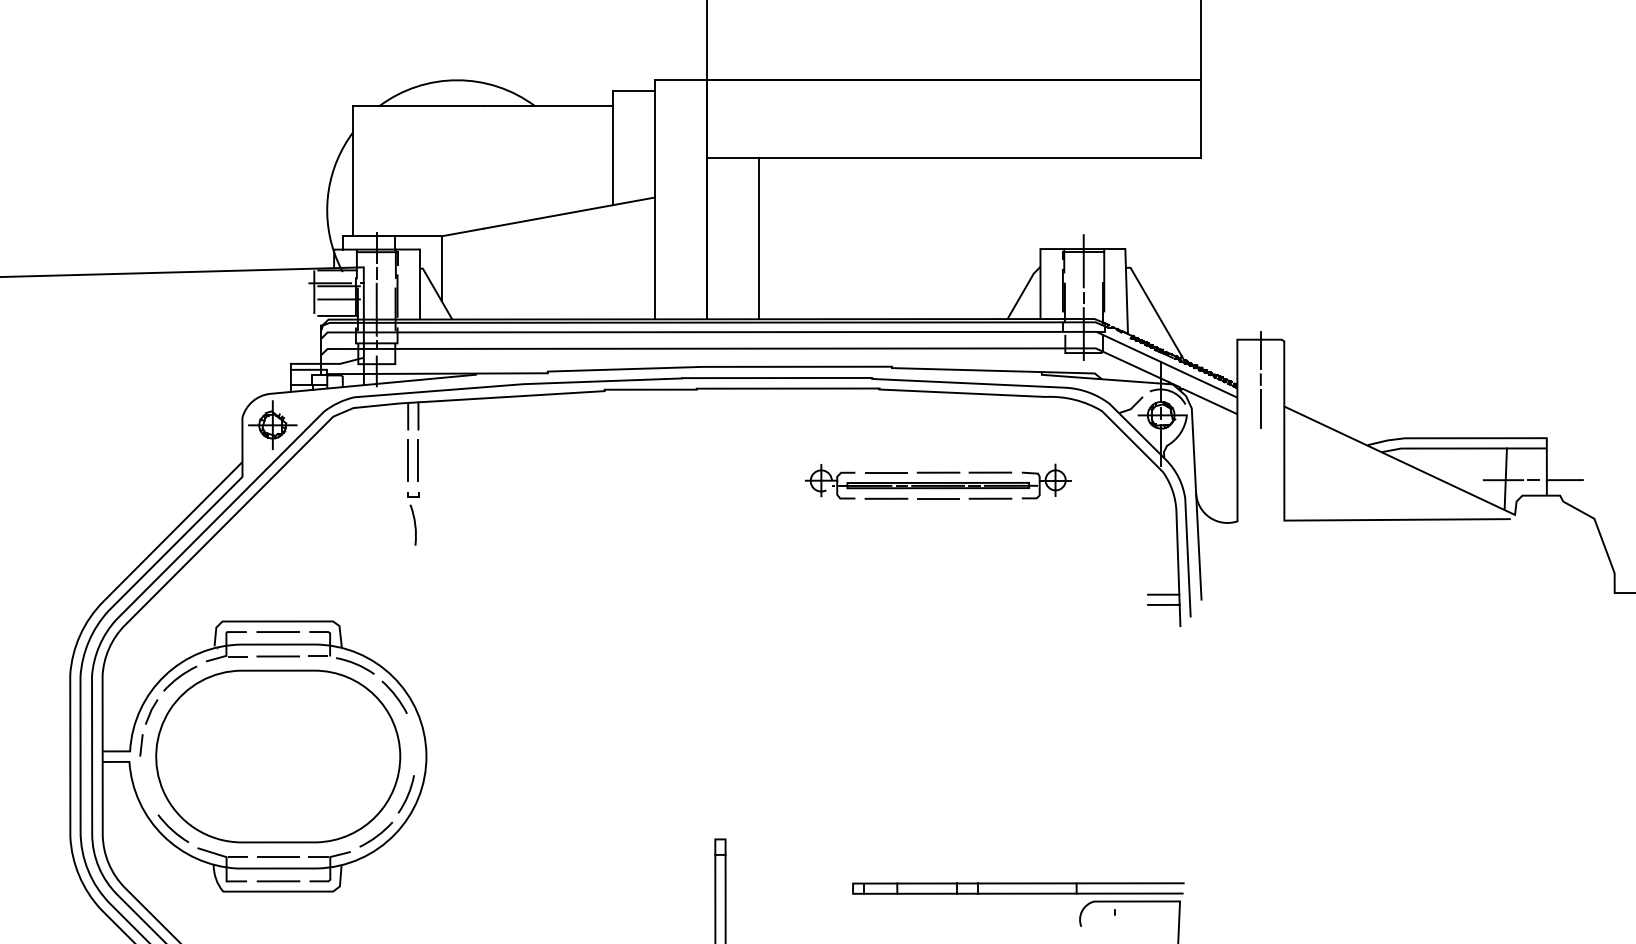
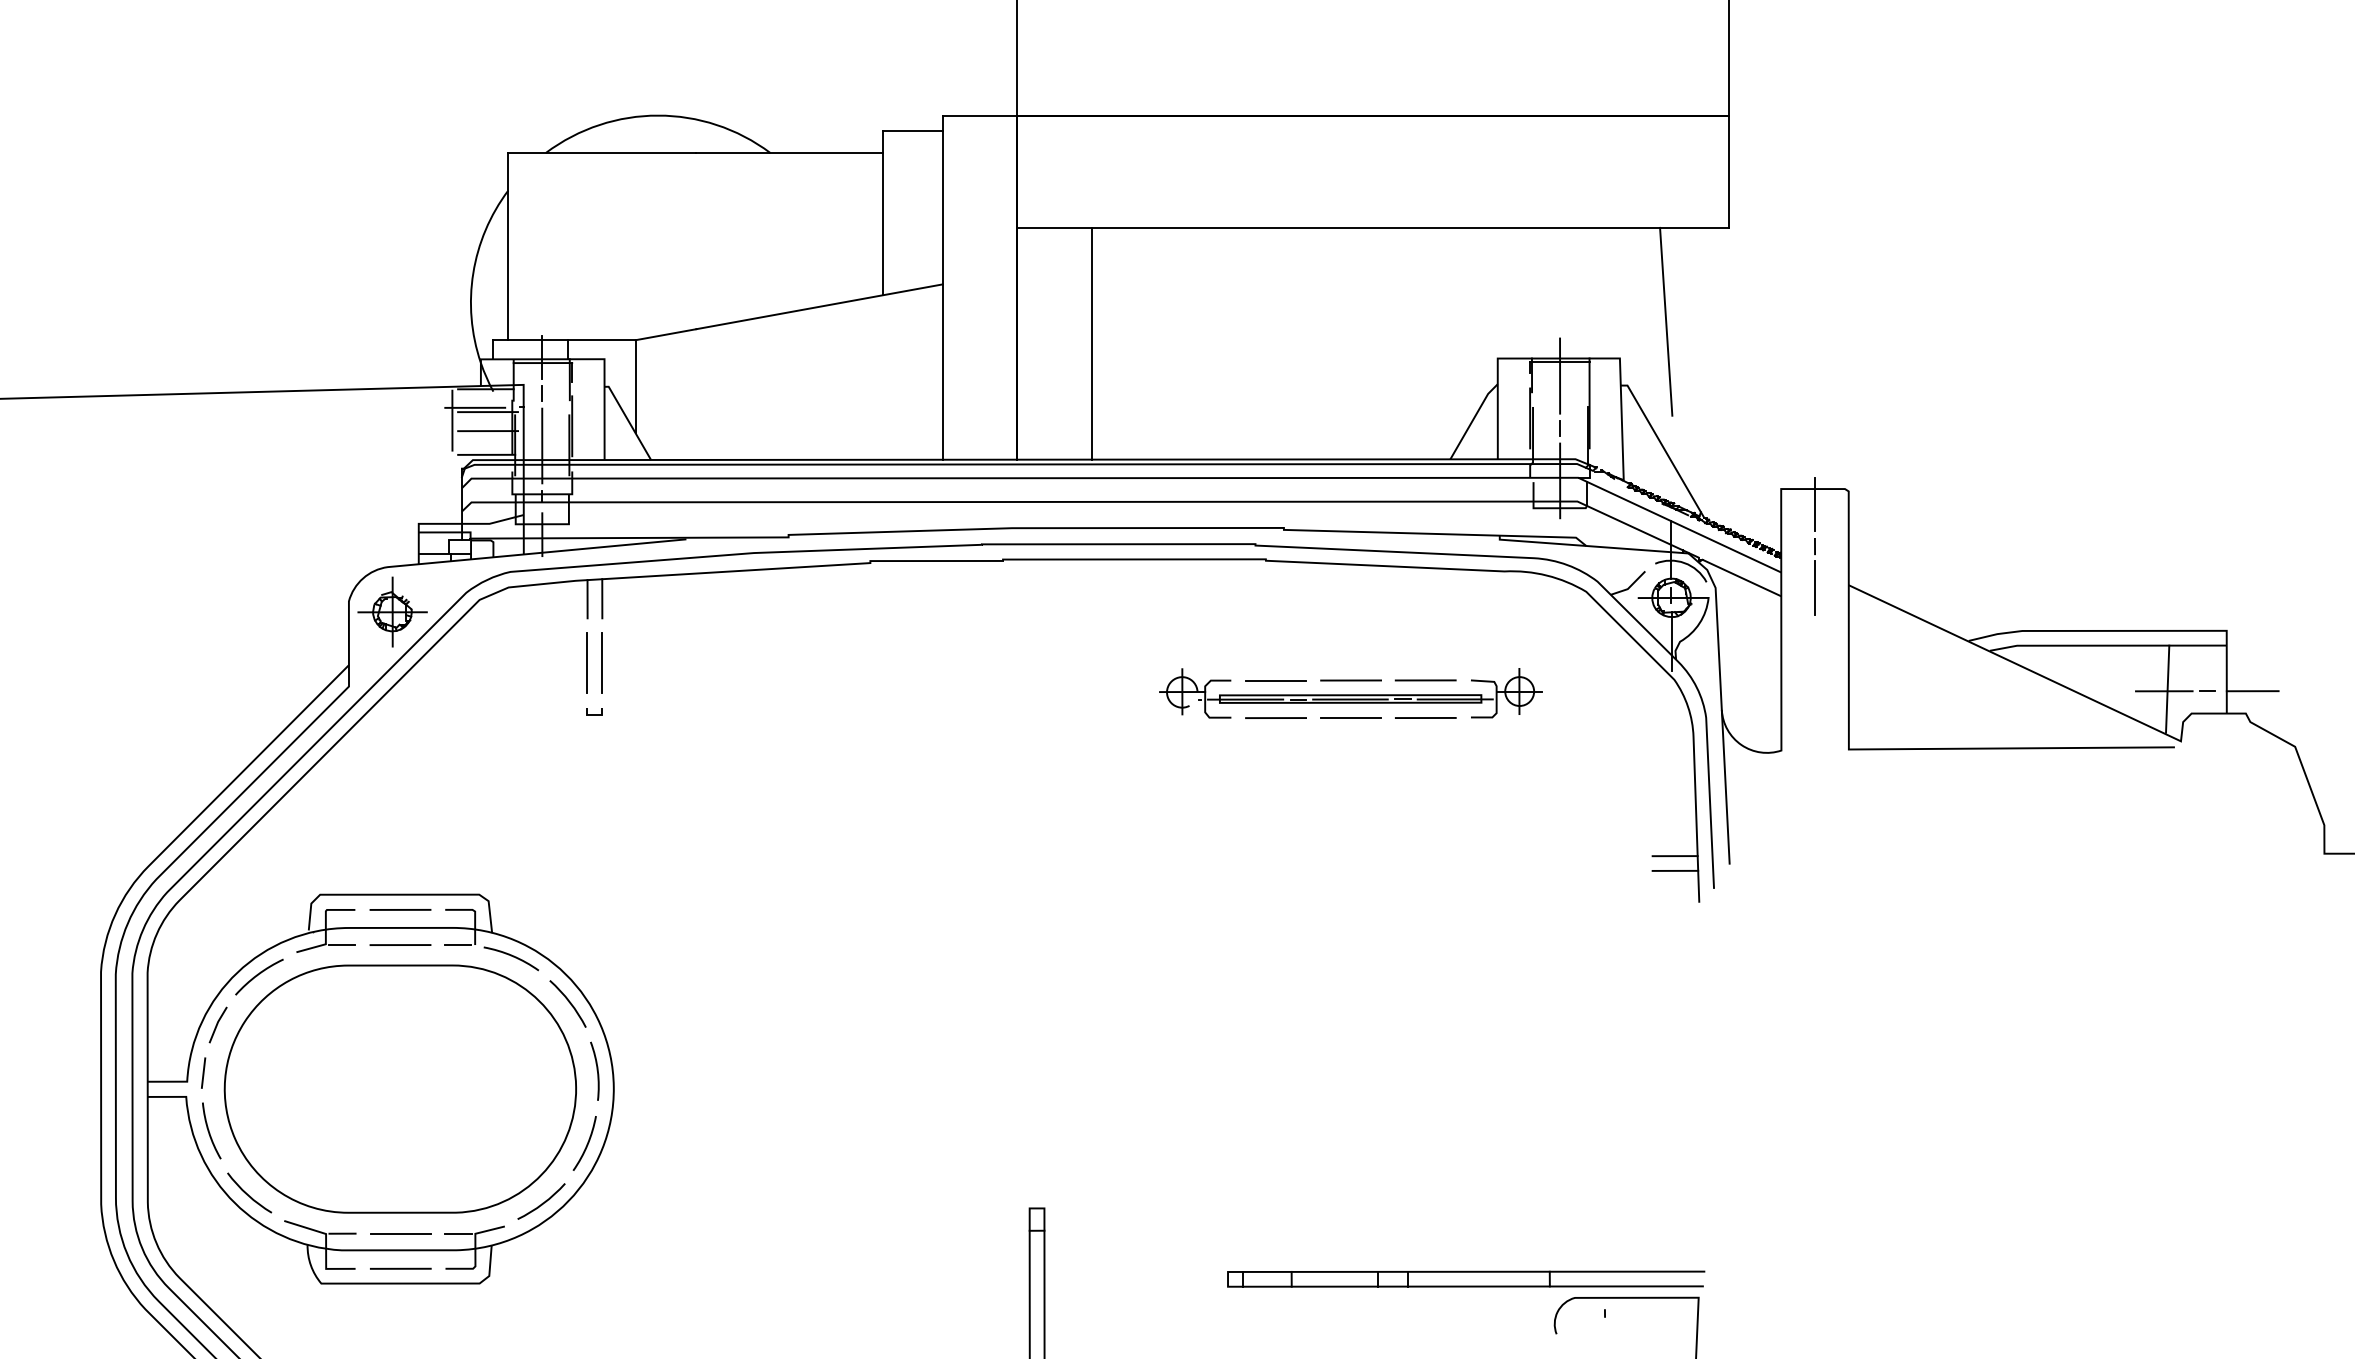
line: (1157, 223) -> (1666, 321), added
curve: (414, 524) -> (596, 1070), moved
curve: (146, 786) -> (210, 1132), added

